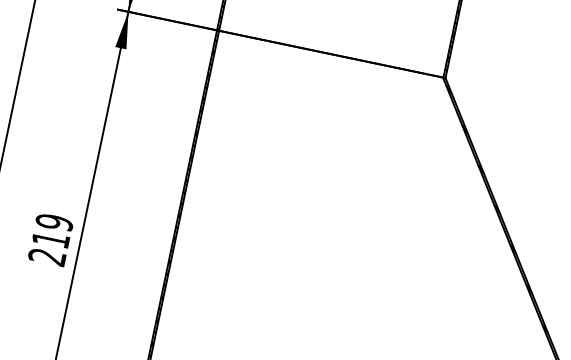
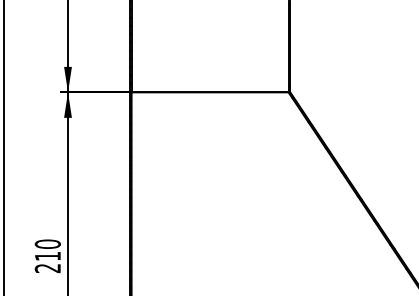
text: (55, 222) -> (48, 244), 219 -> 210

